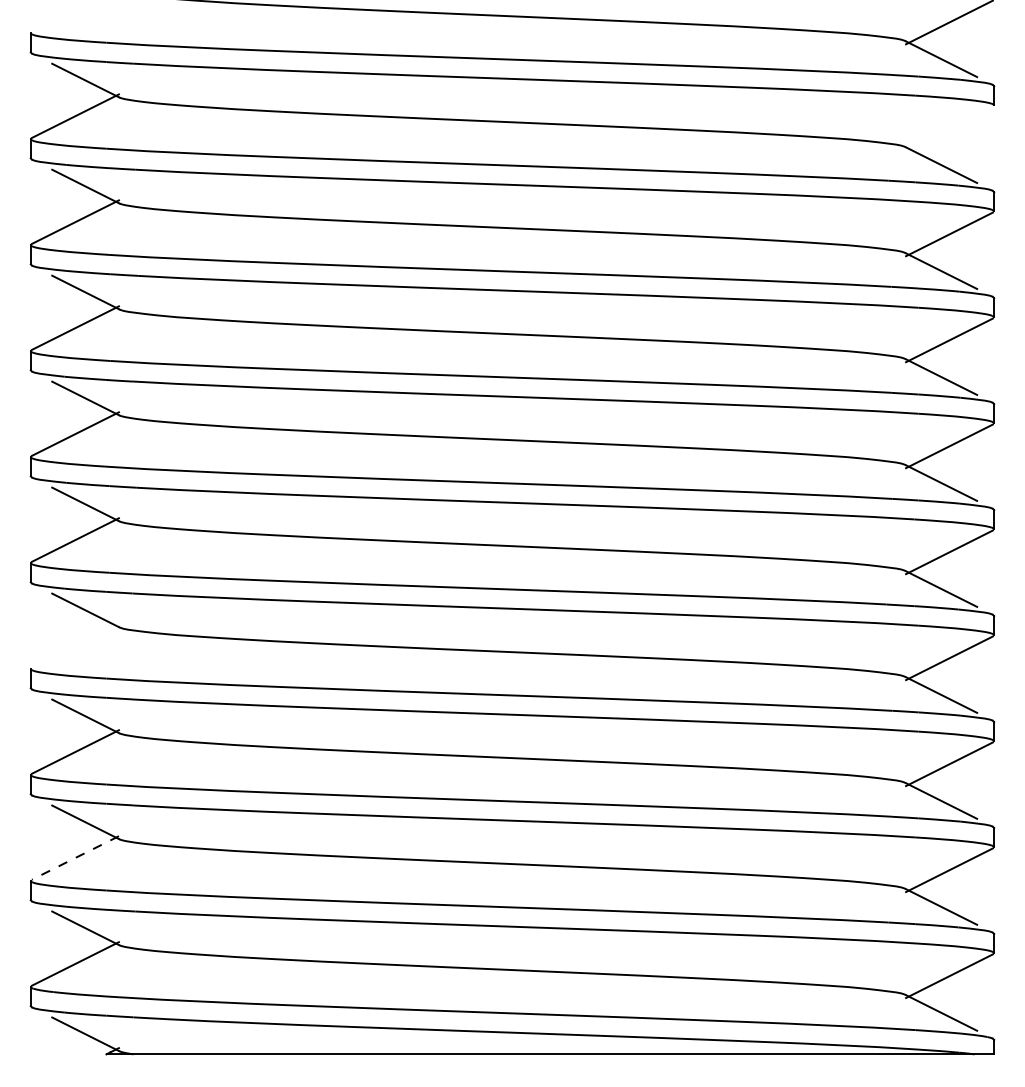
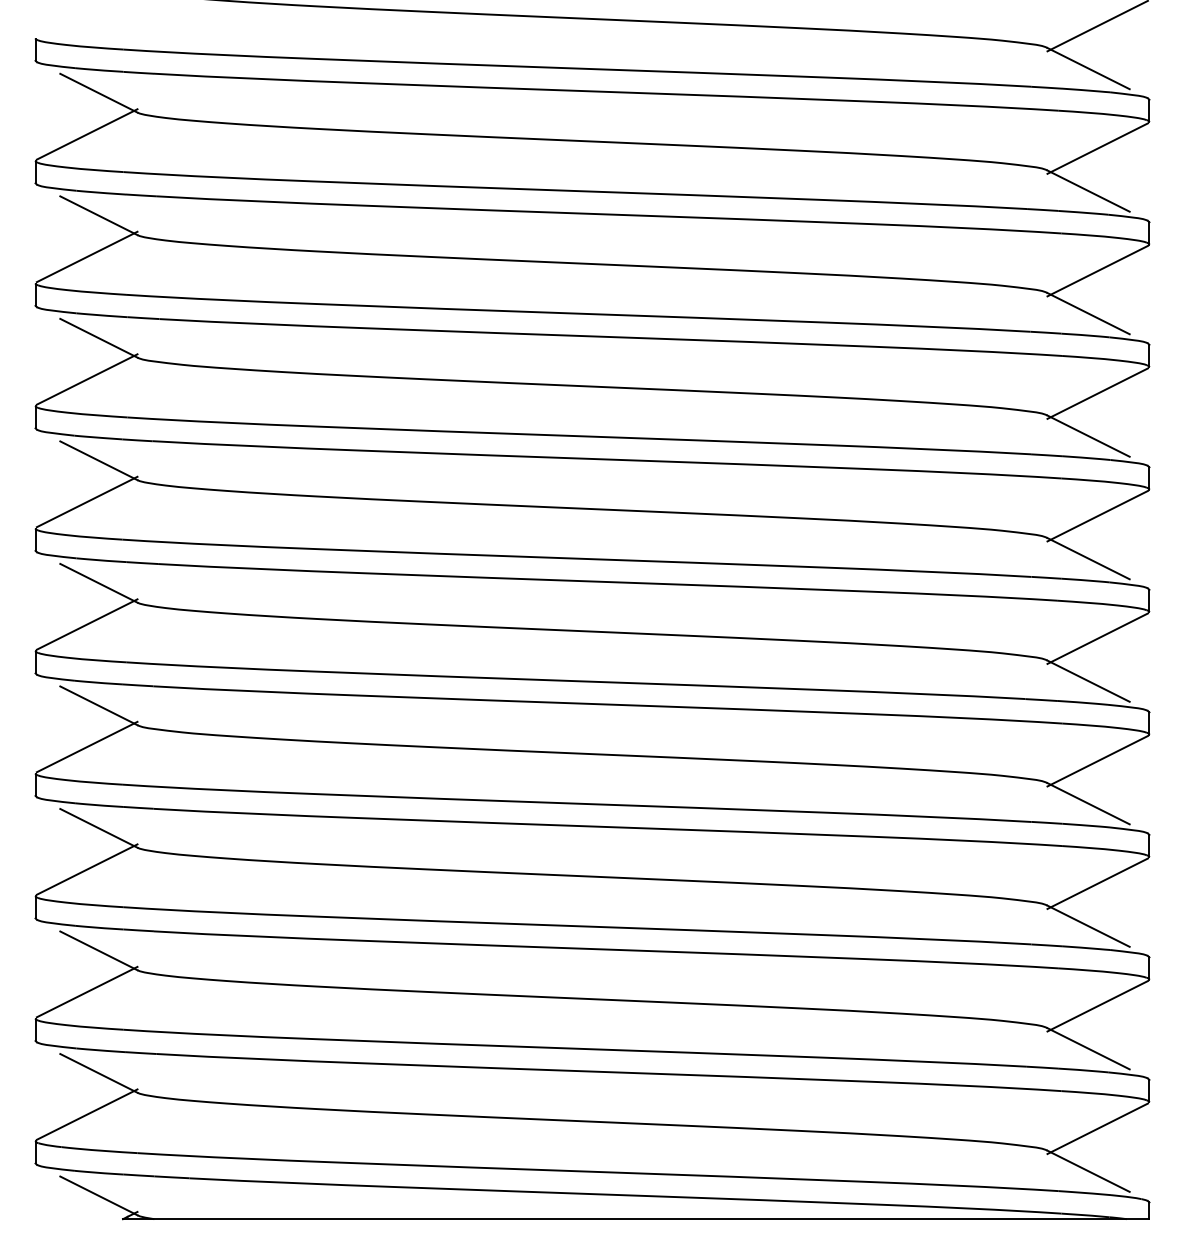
line: (949, 128) -> (1097, 148), added
line: (74, 645) -> (86, 746), added
line: (75, 857) -> (87, 991), dashed -> solid

